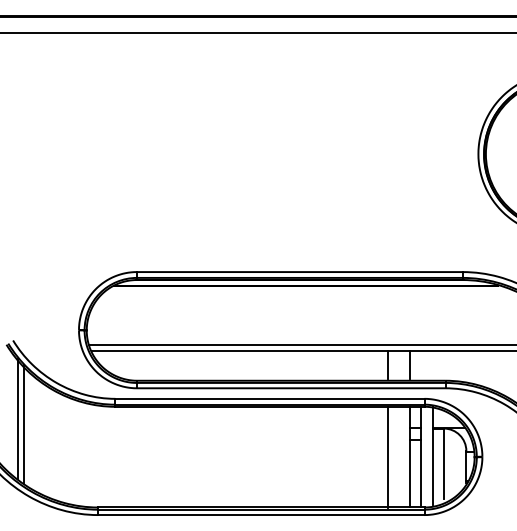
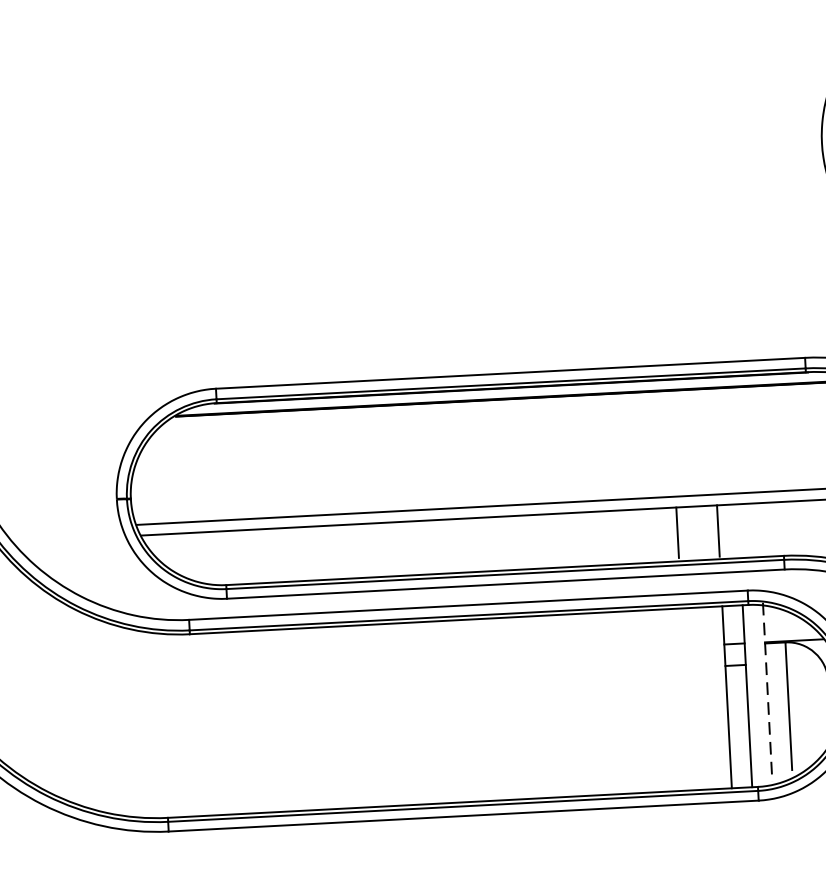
line: (18, 419) -> (15, 666), removed
line: (23, 423) -> (25, 673), removed
line: (432, 455) -> (767, 692), solid -> dashed
line: (387, 456) -> (686, 698), removed

